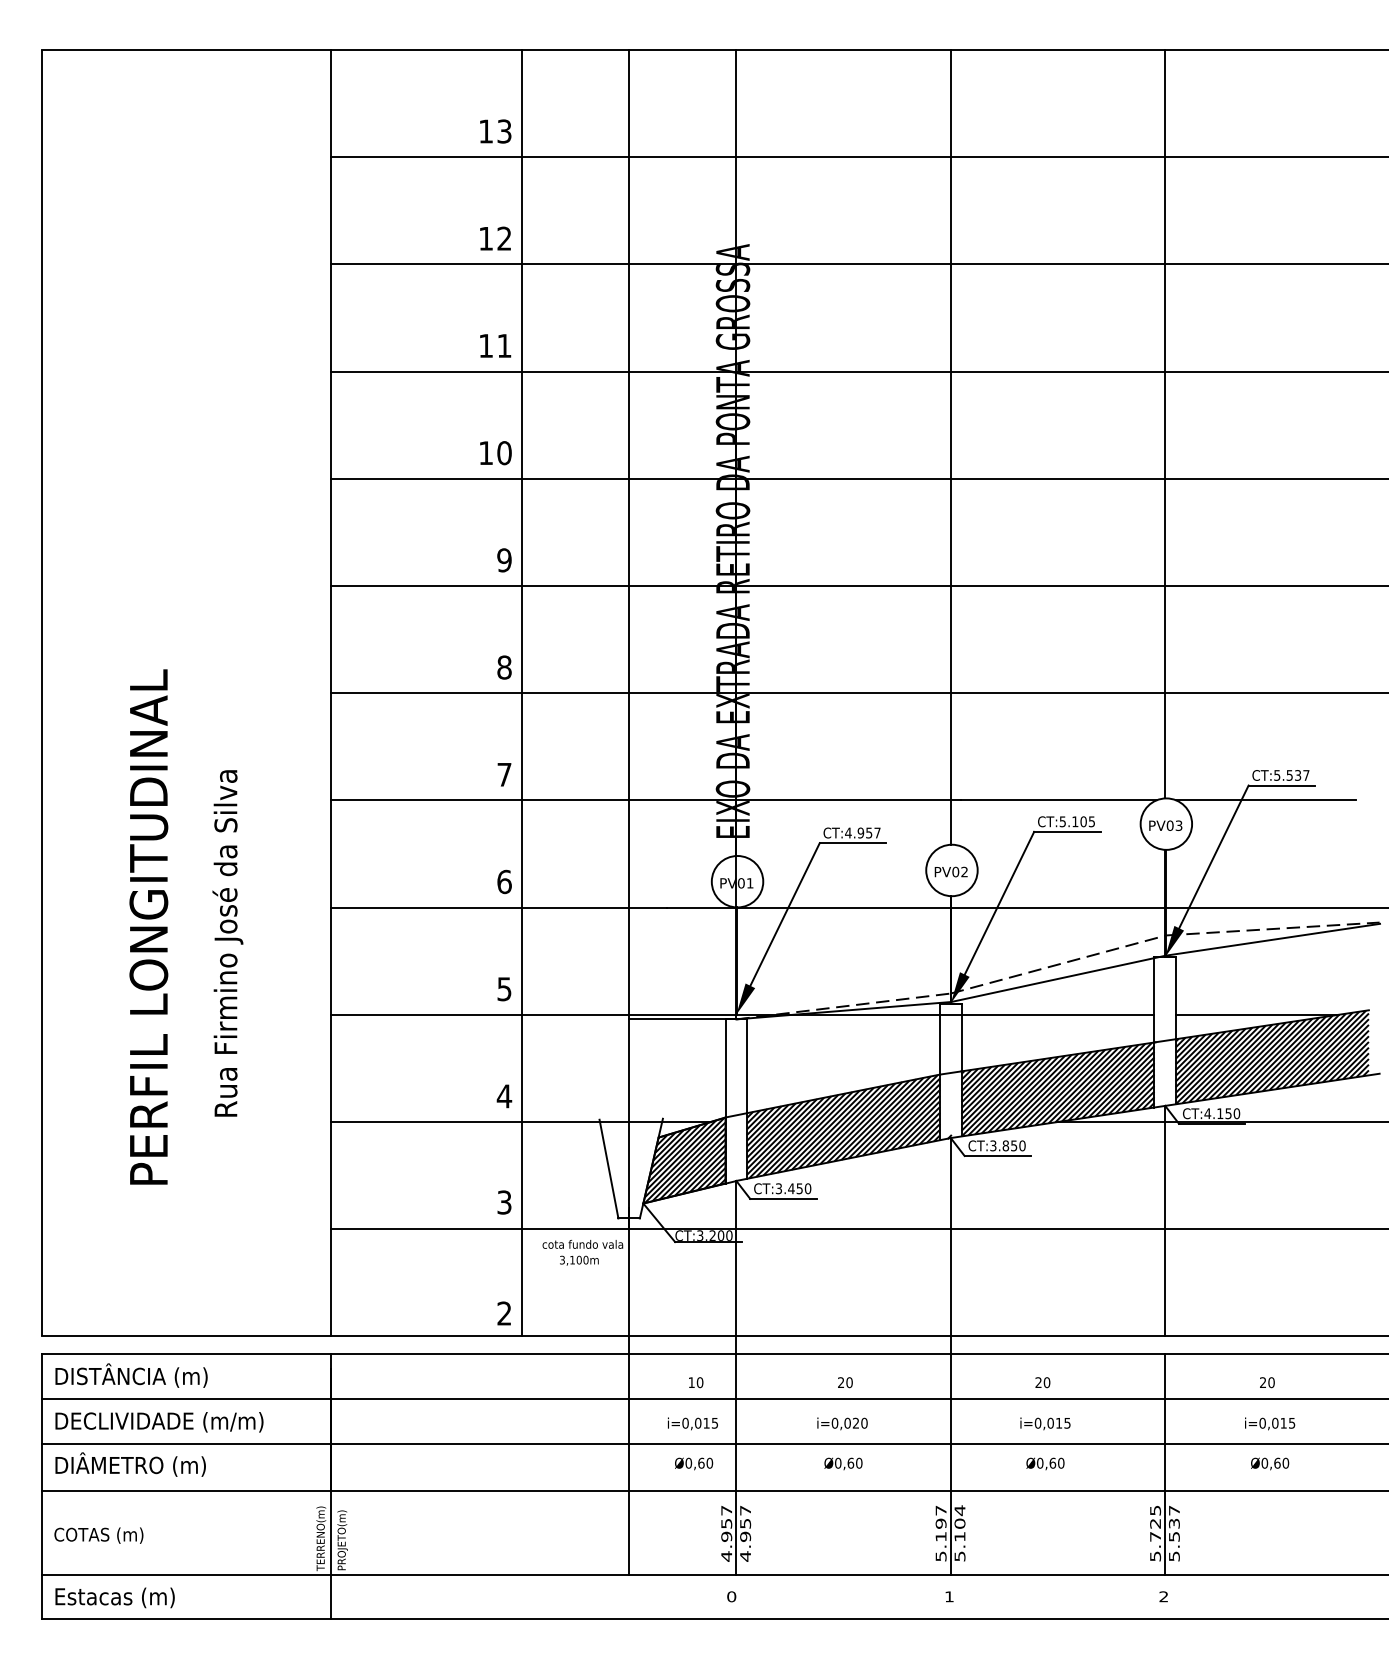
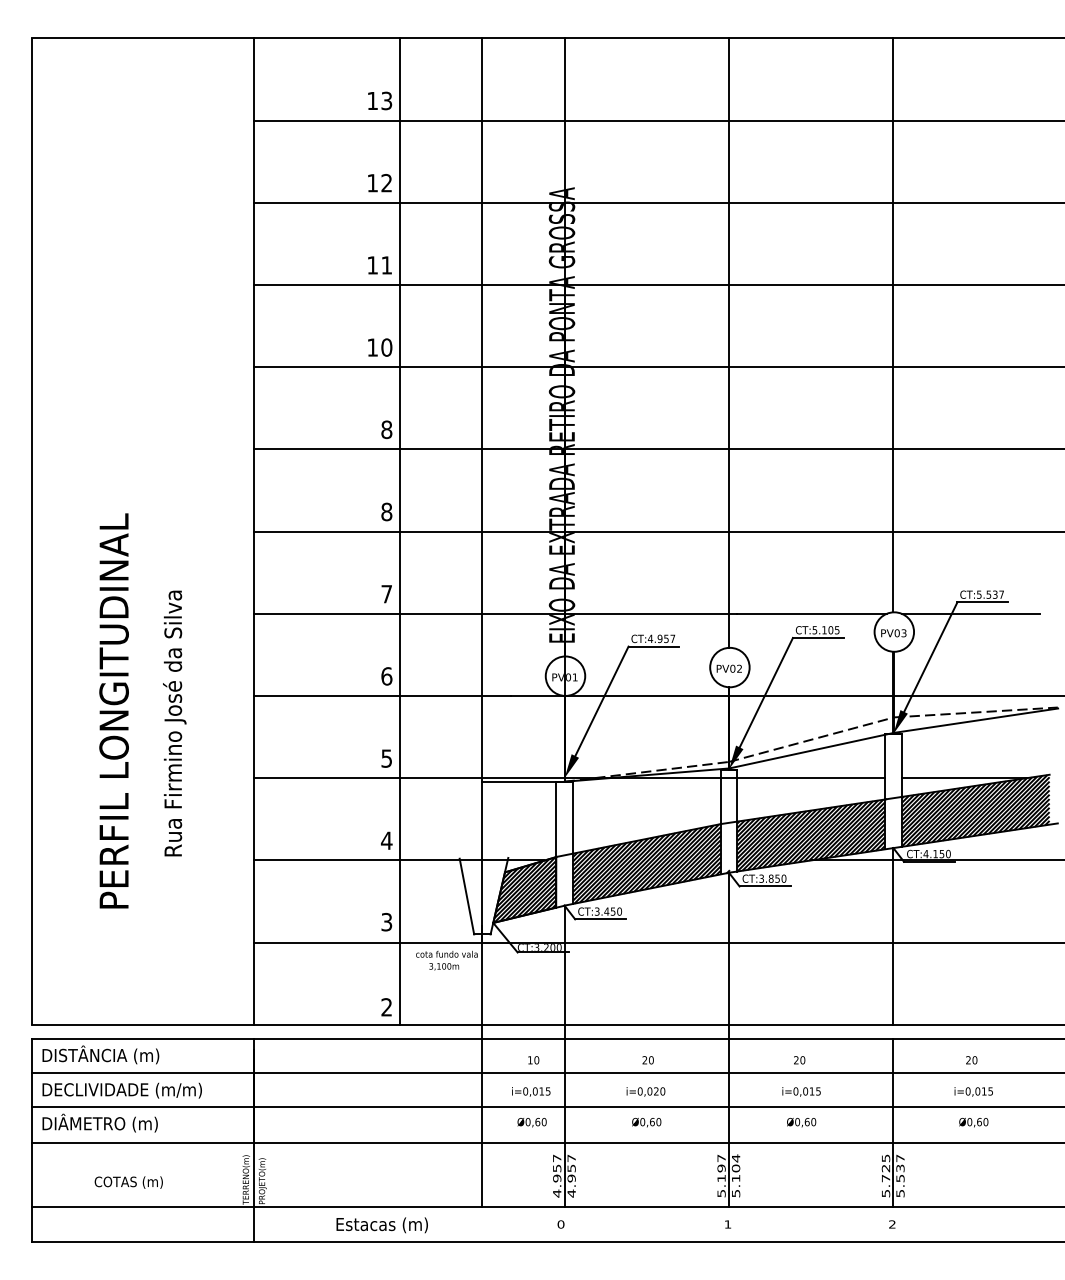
text: (504, 559) -> (386, 429), 9 -> 8
text: (98, 1535) -> (128, 1182), moved
text: (114, 1598) -> (381, 1225), moved

